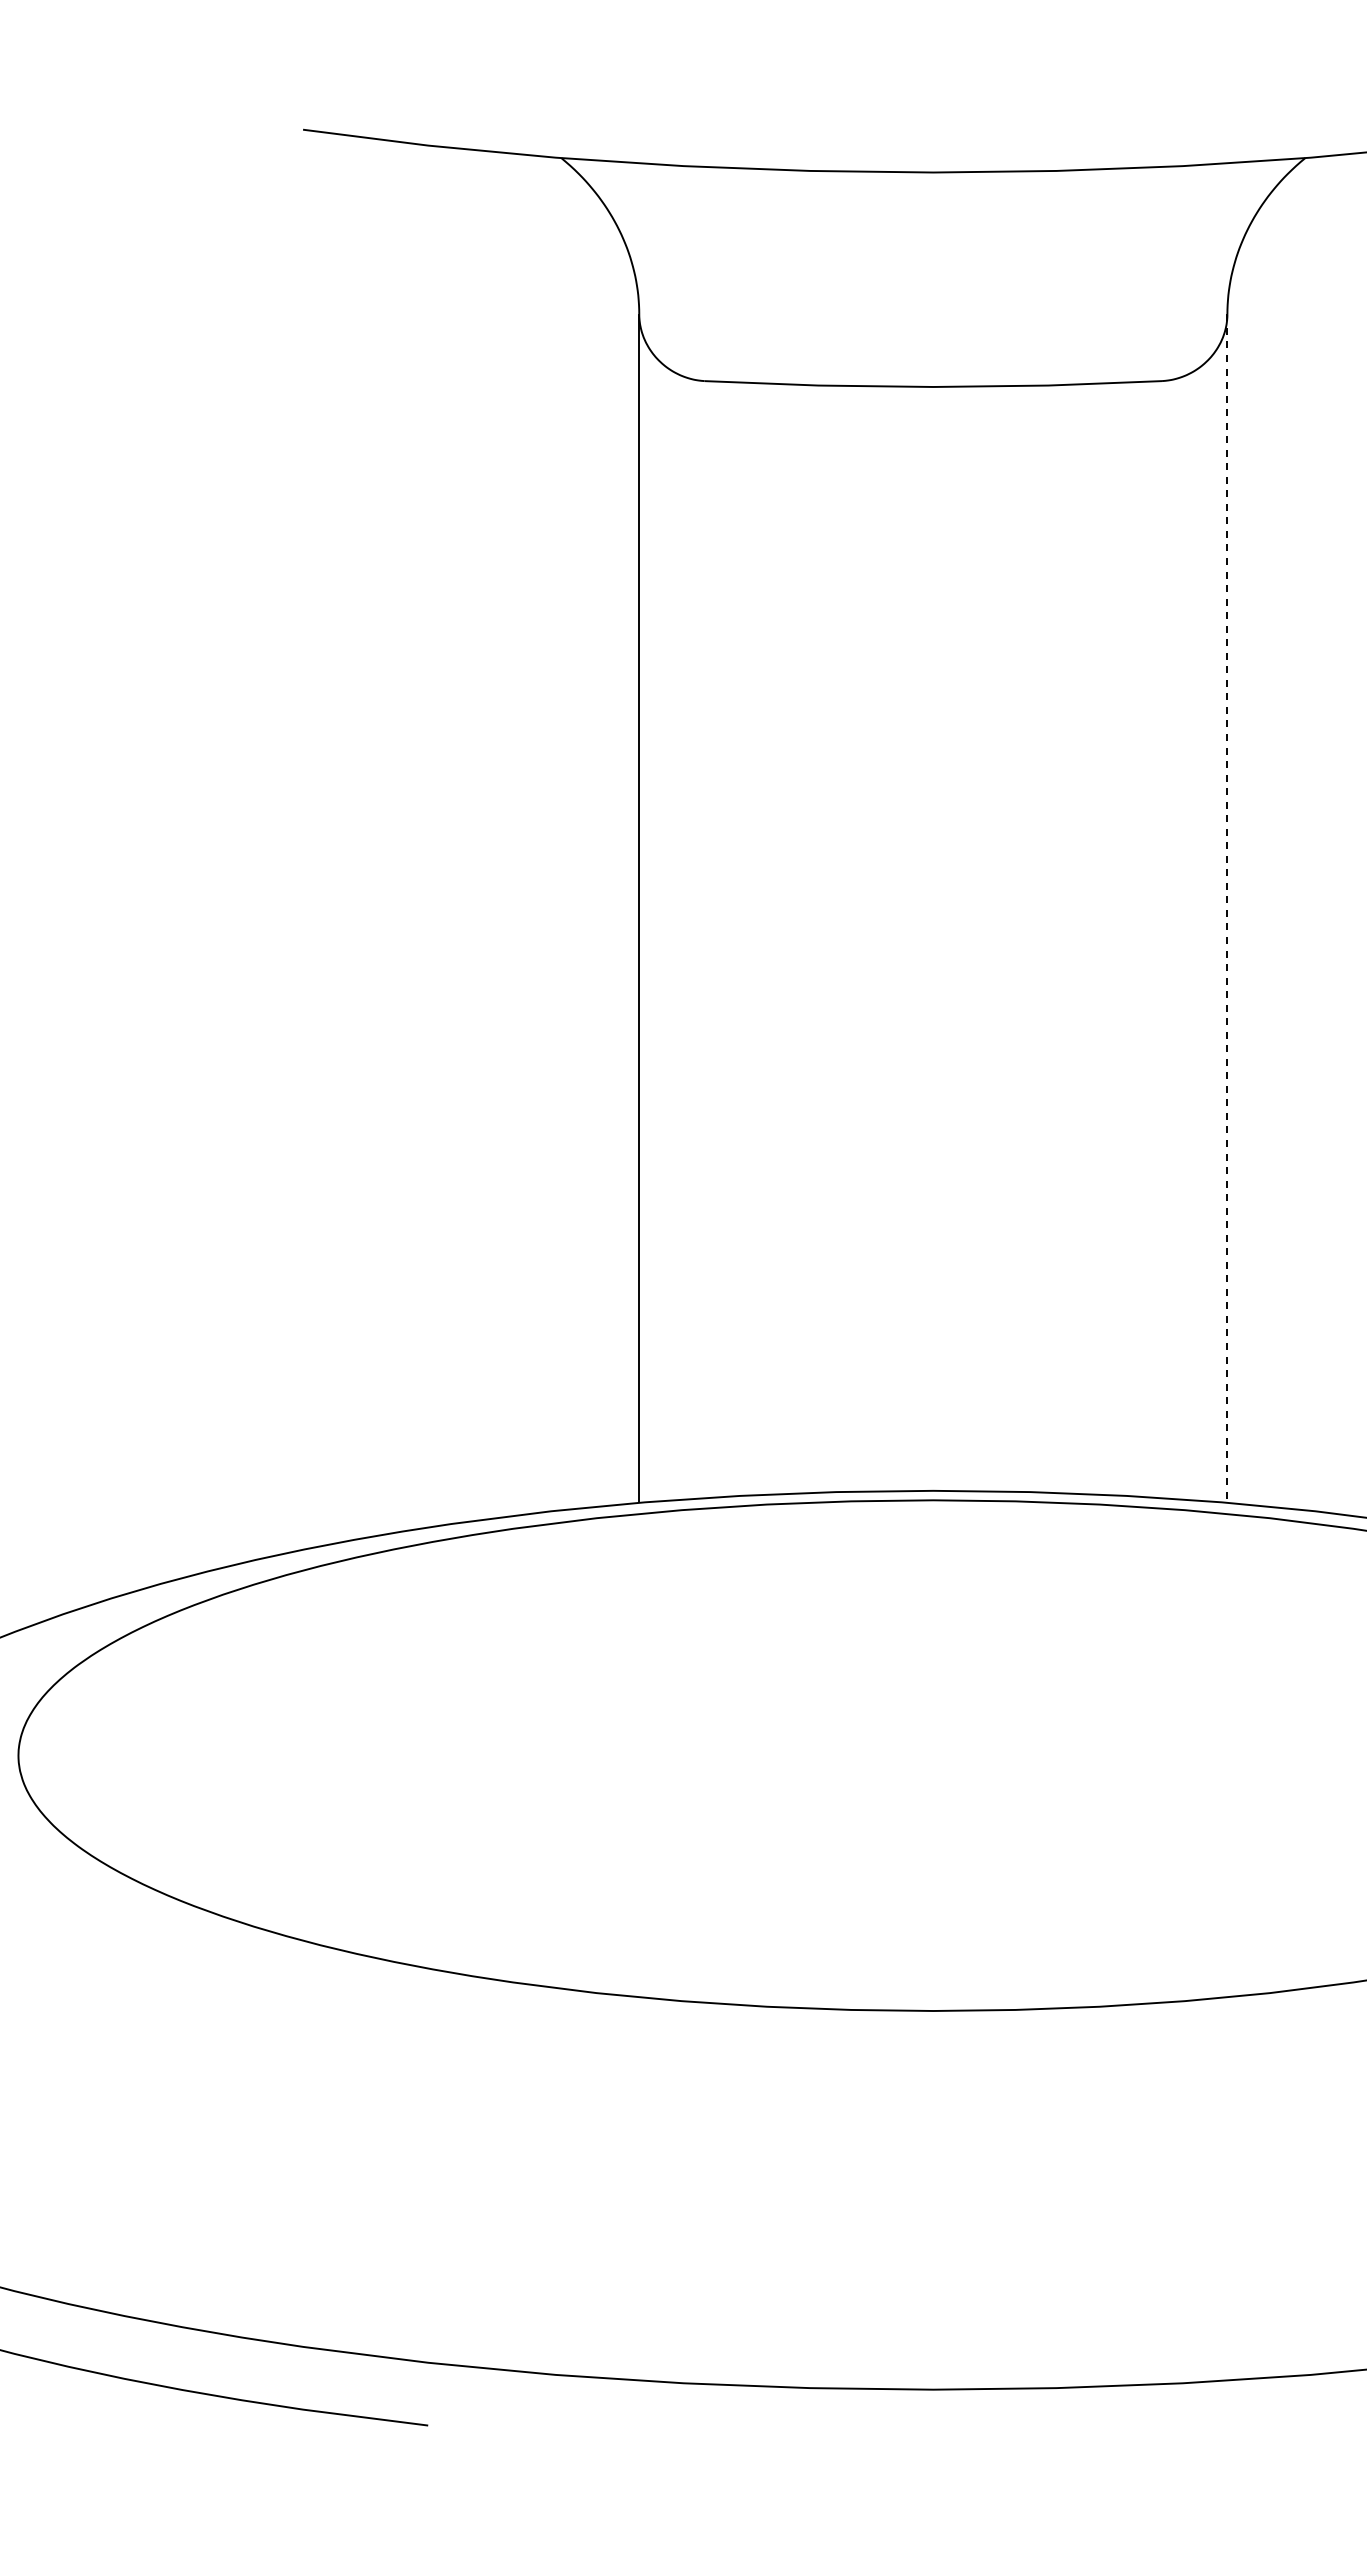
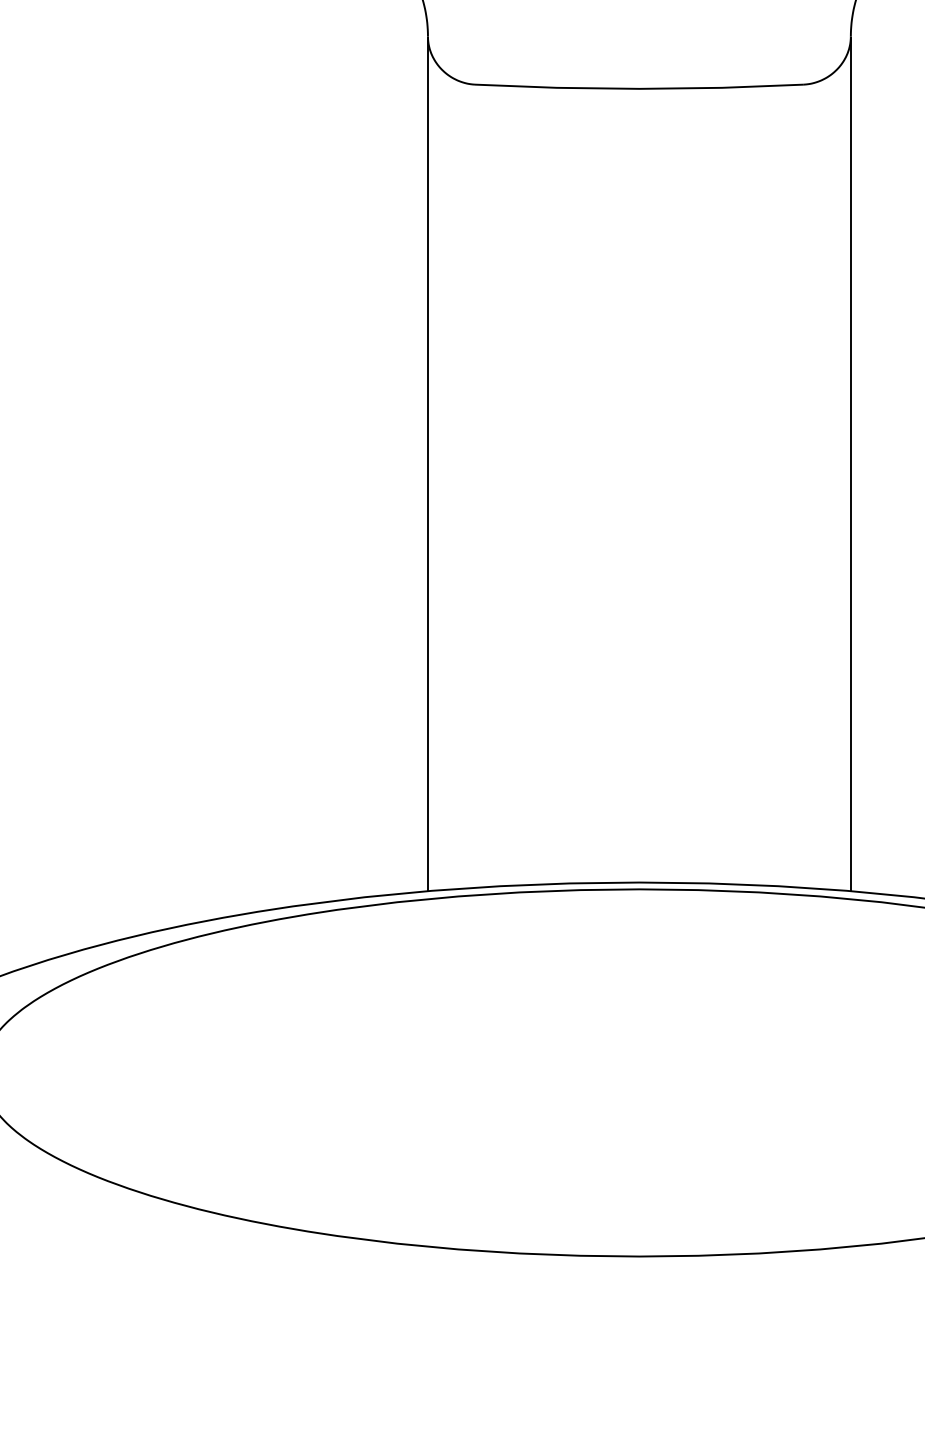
line: (1227, 909) -> (850, 464), dashed -> solid

